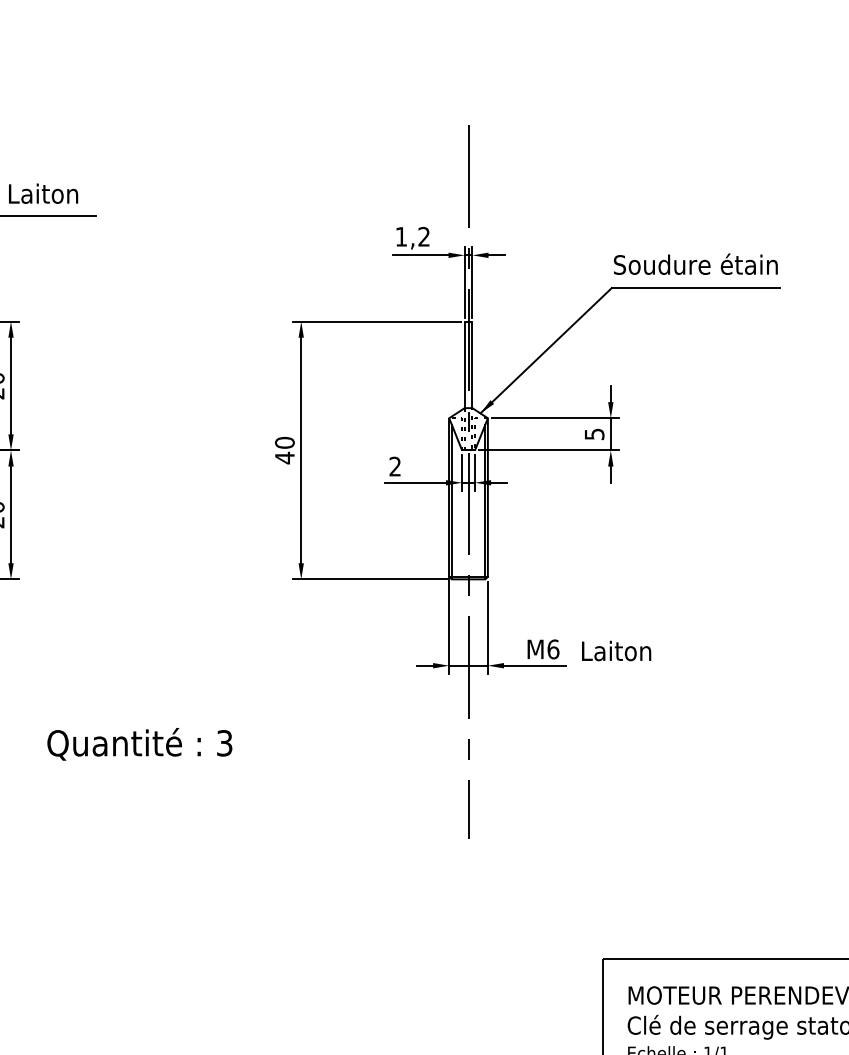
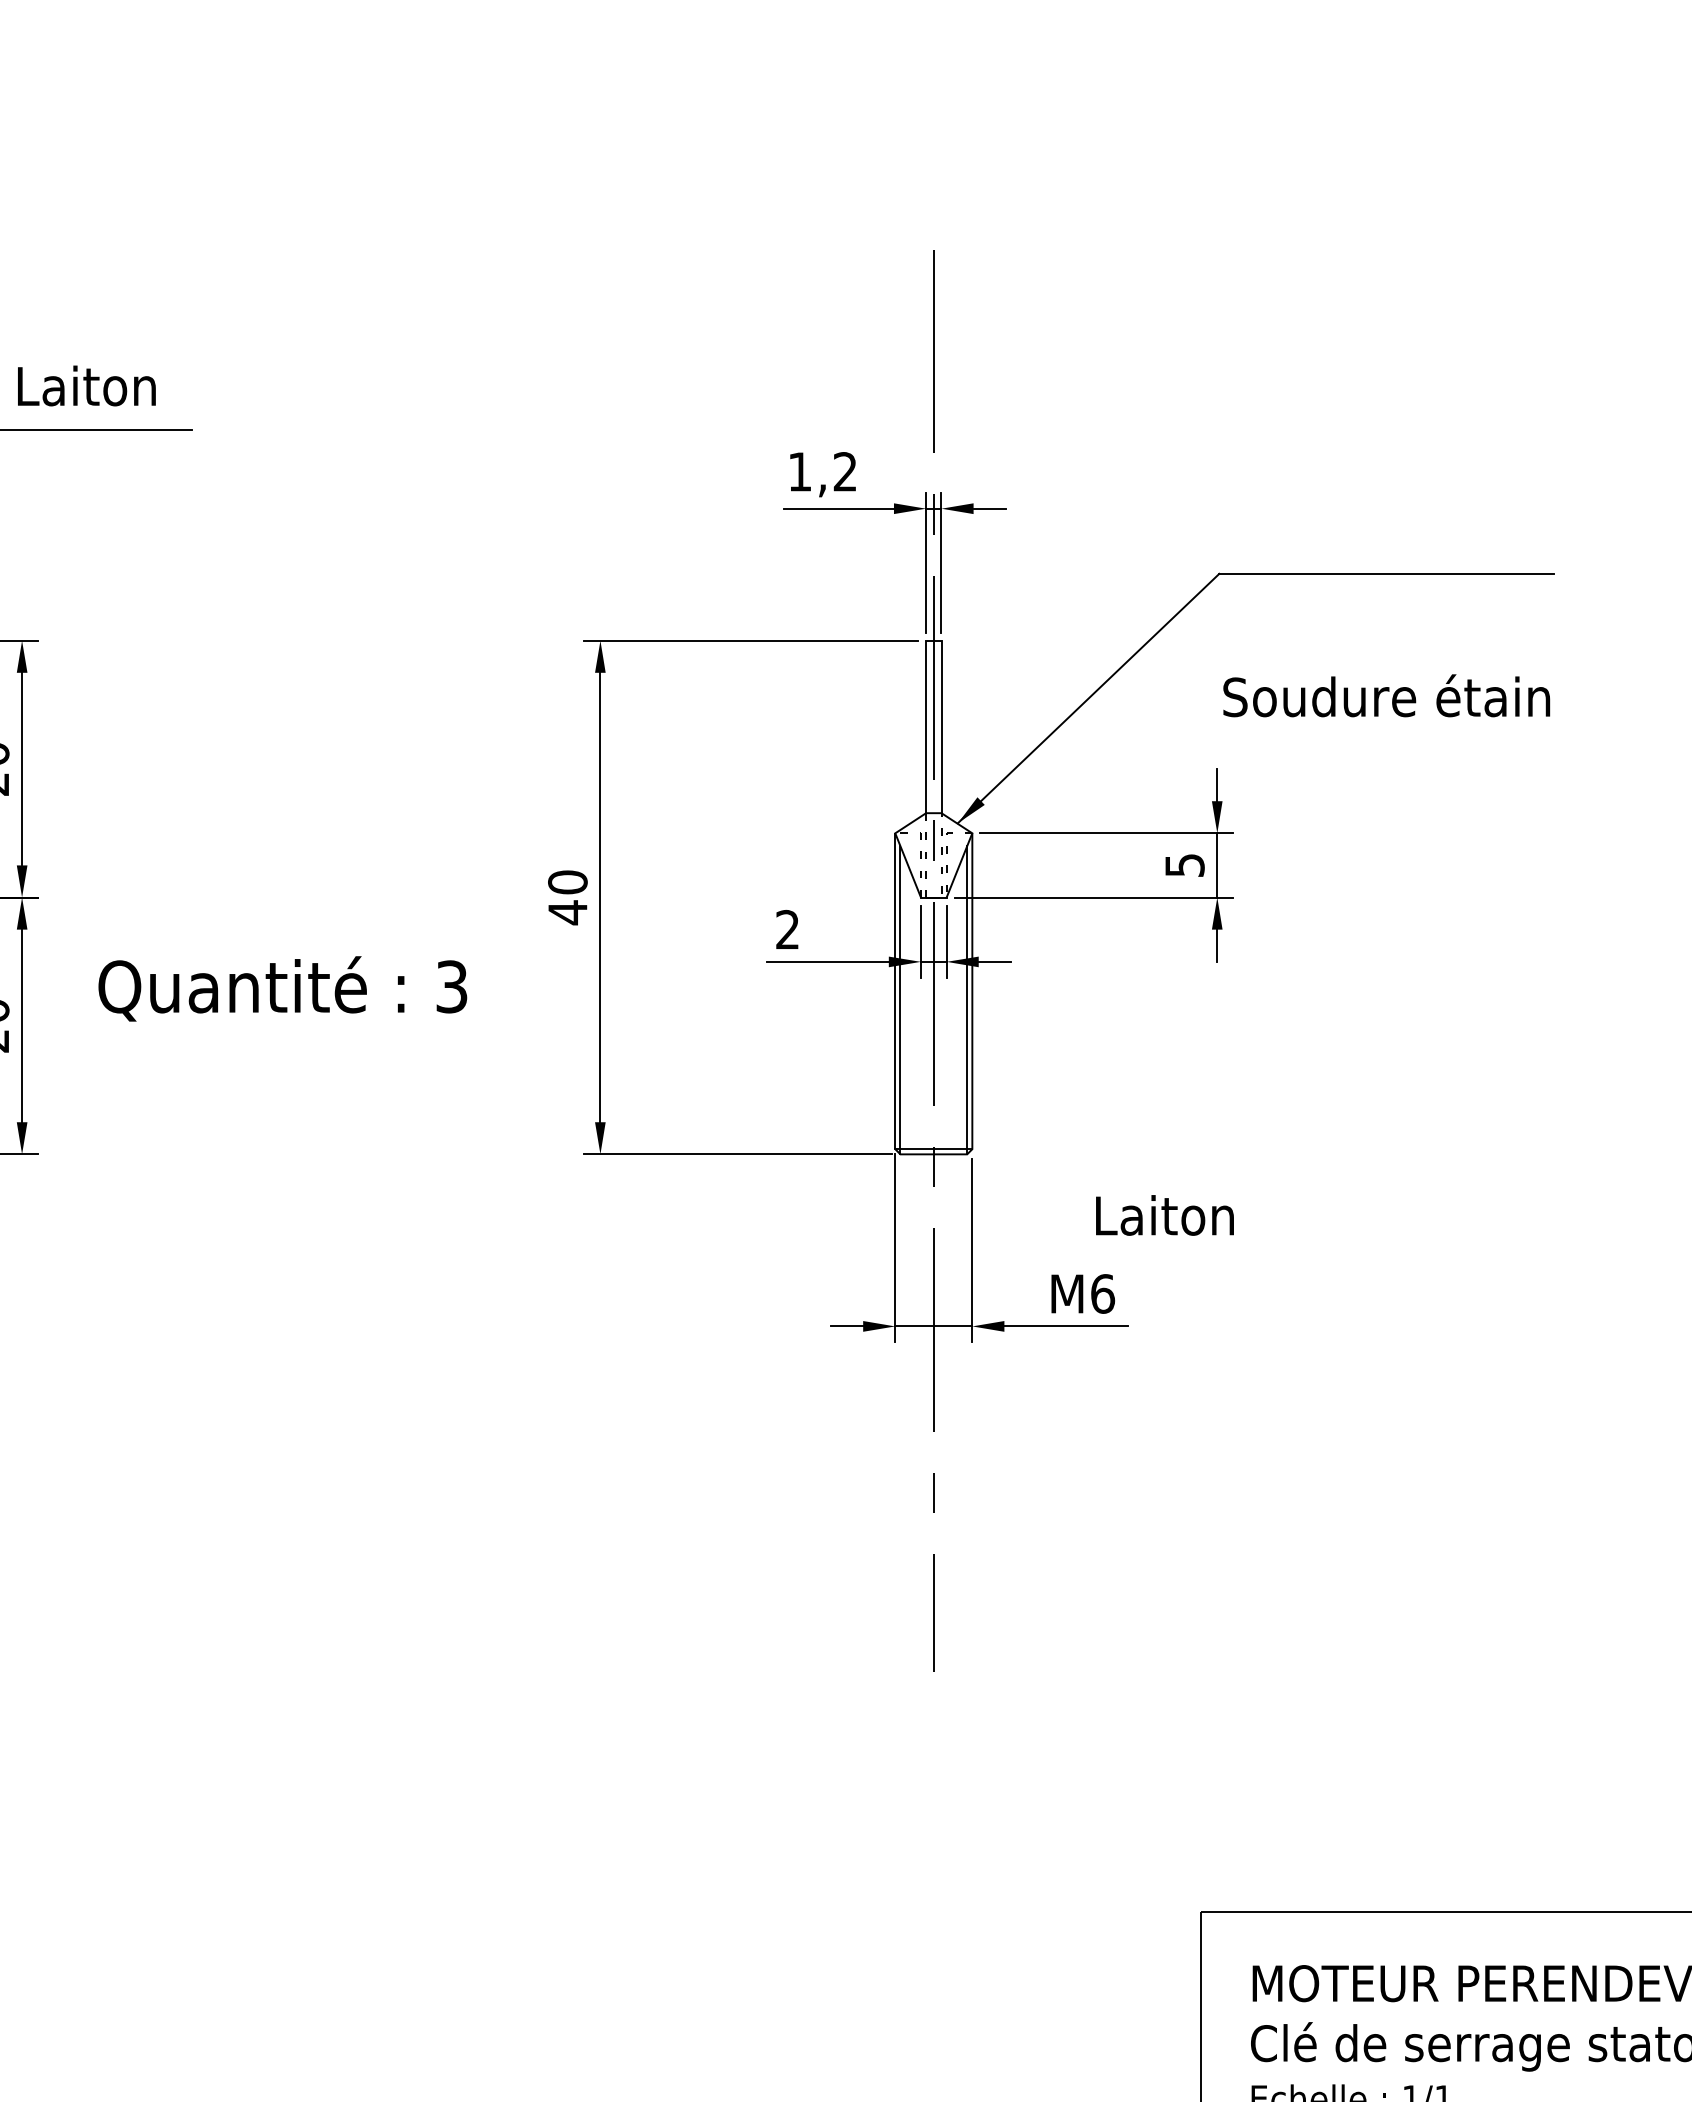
text: (695, 263) -> (1385, 694), moved
text: (616, 650) -> (1164, 1214), moved
text: (139, 744) -> (282, 989), moved

